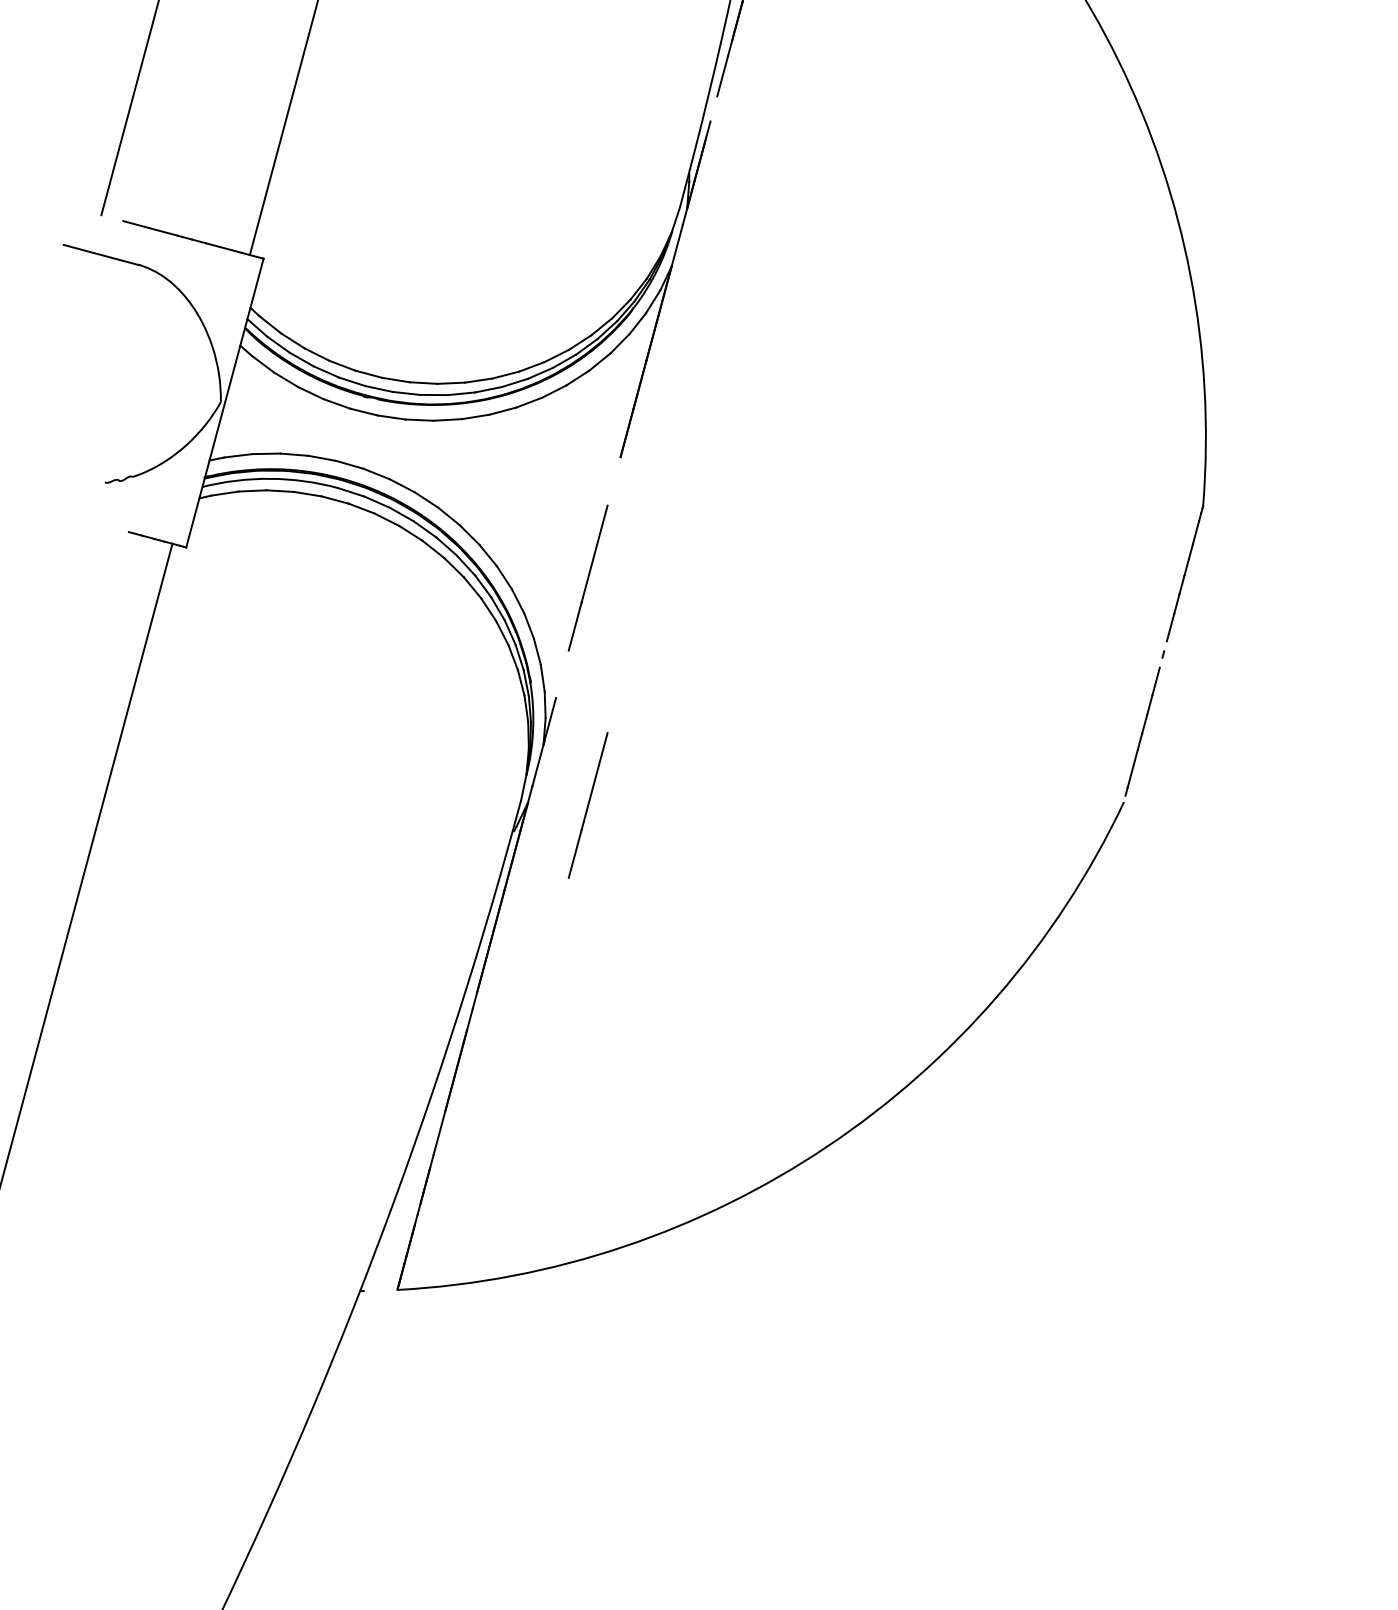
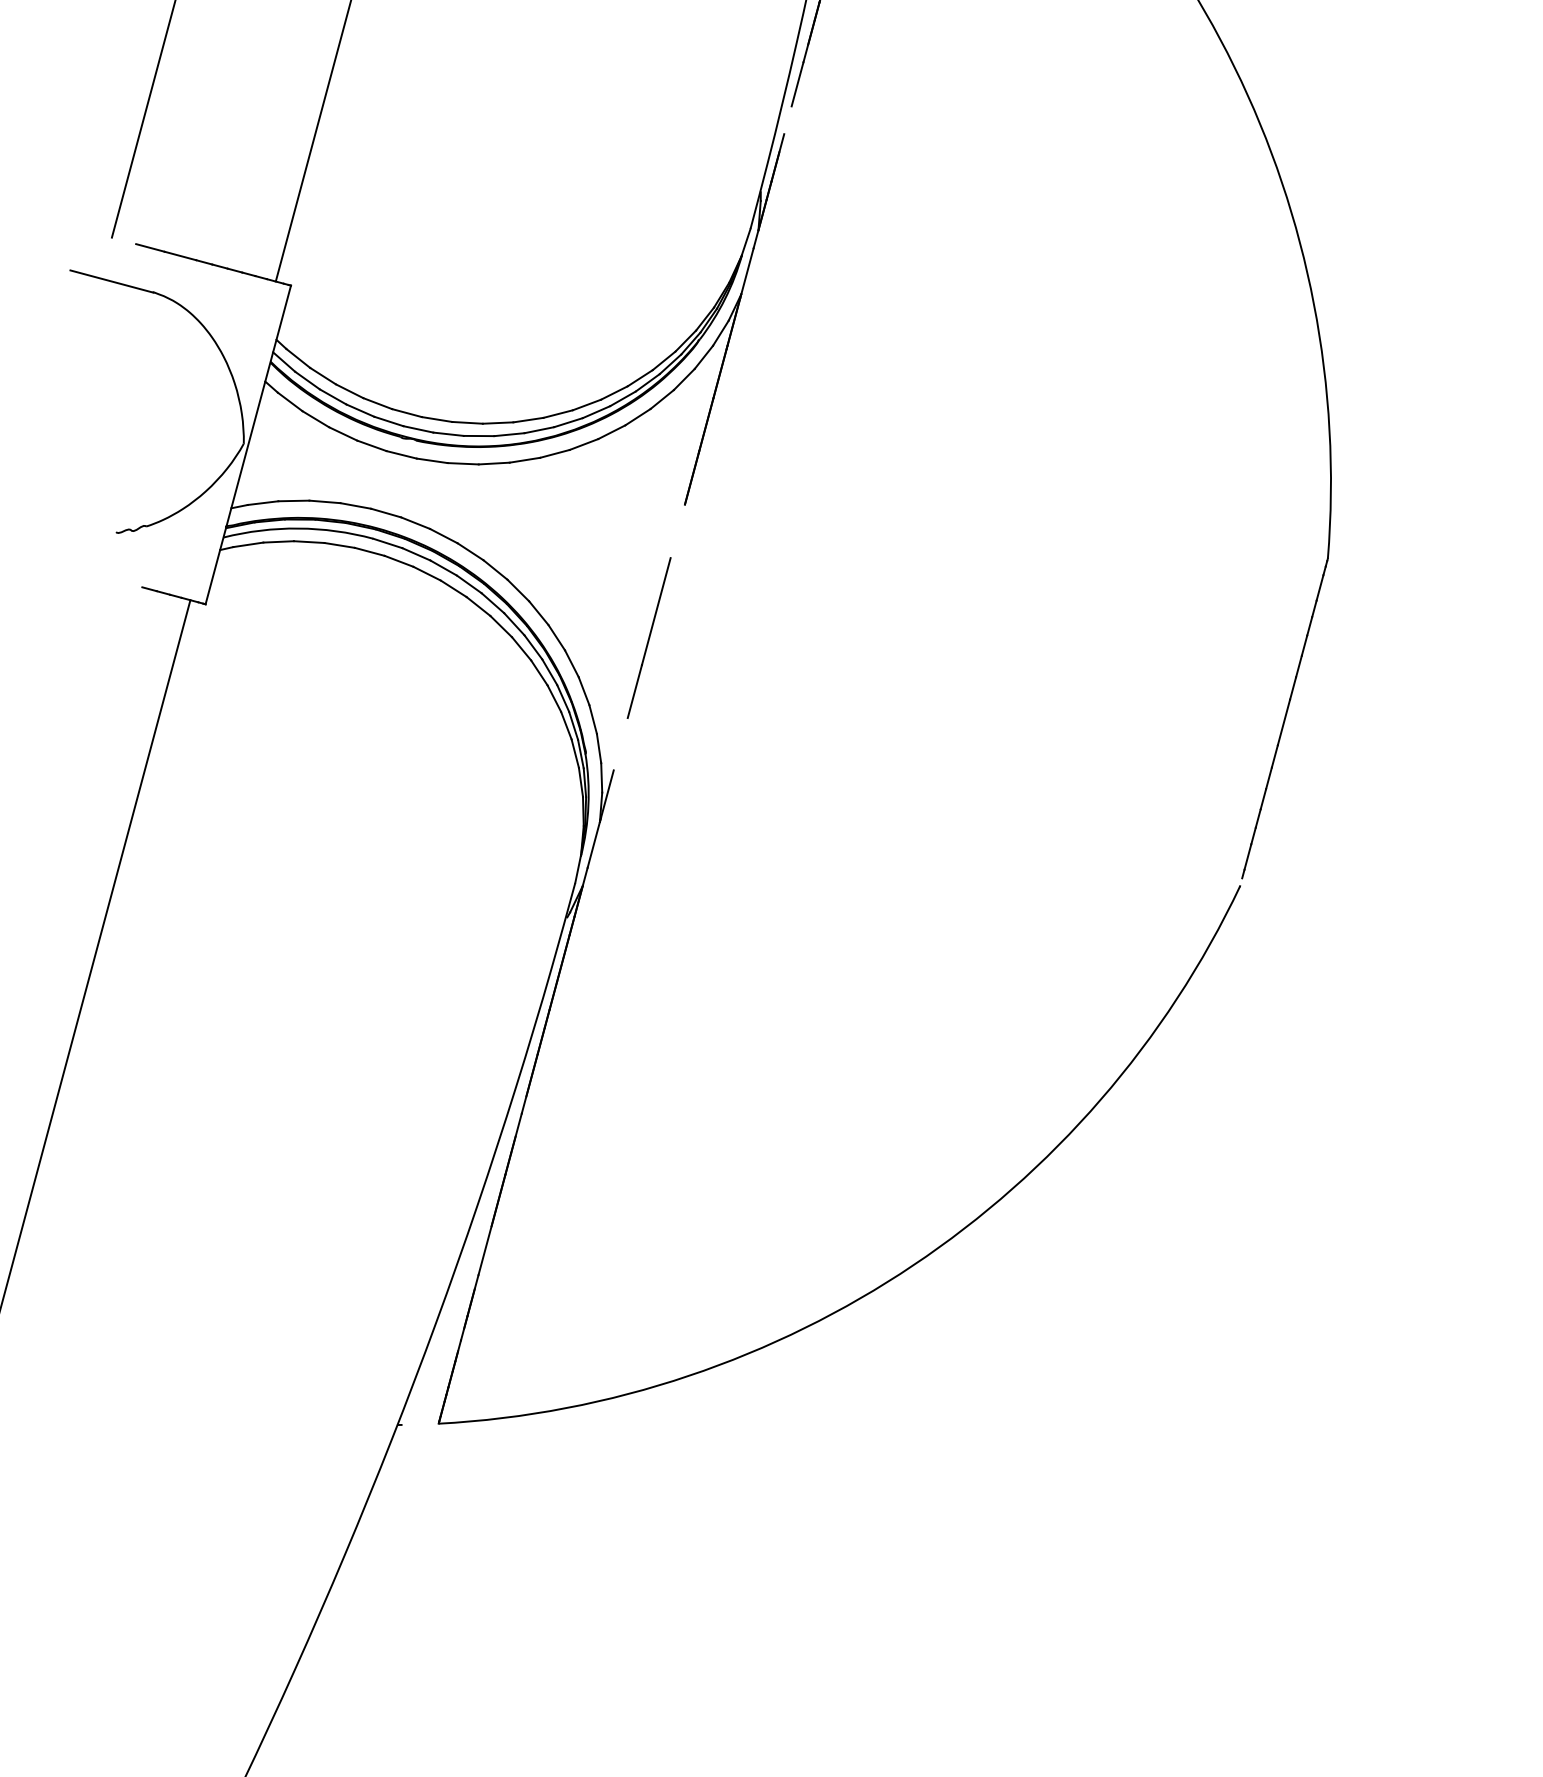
line: (1162, 654) -> (1283, 722), dashed -> solid
line: (587, 805) -> (648, 888), removed

